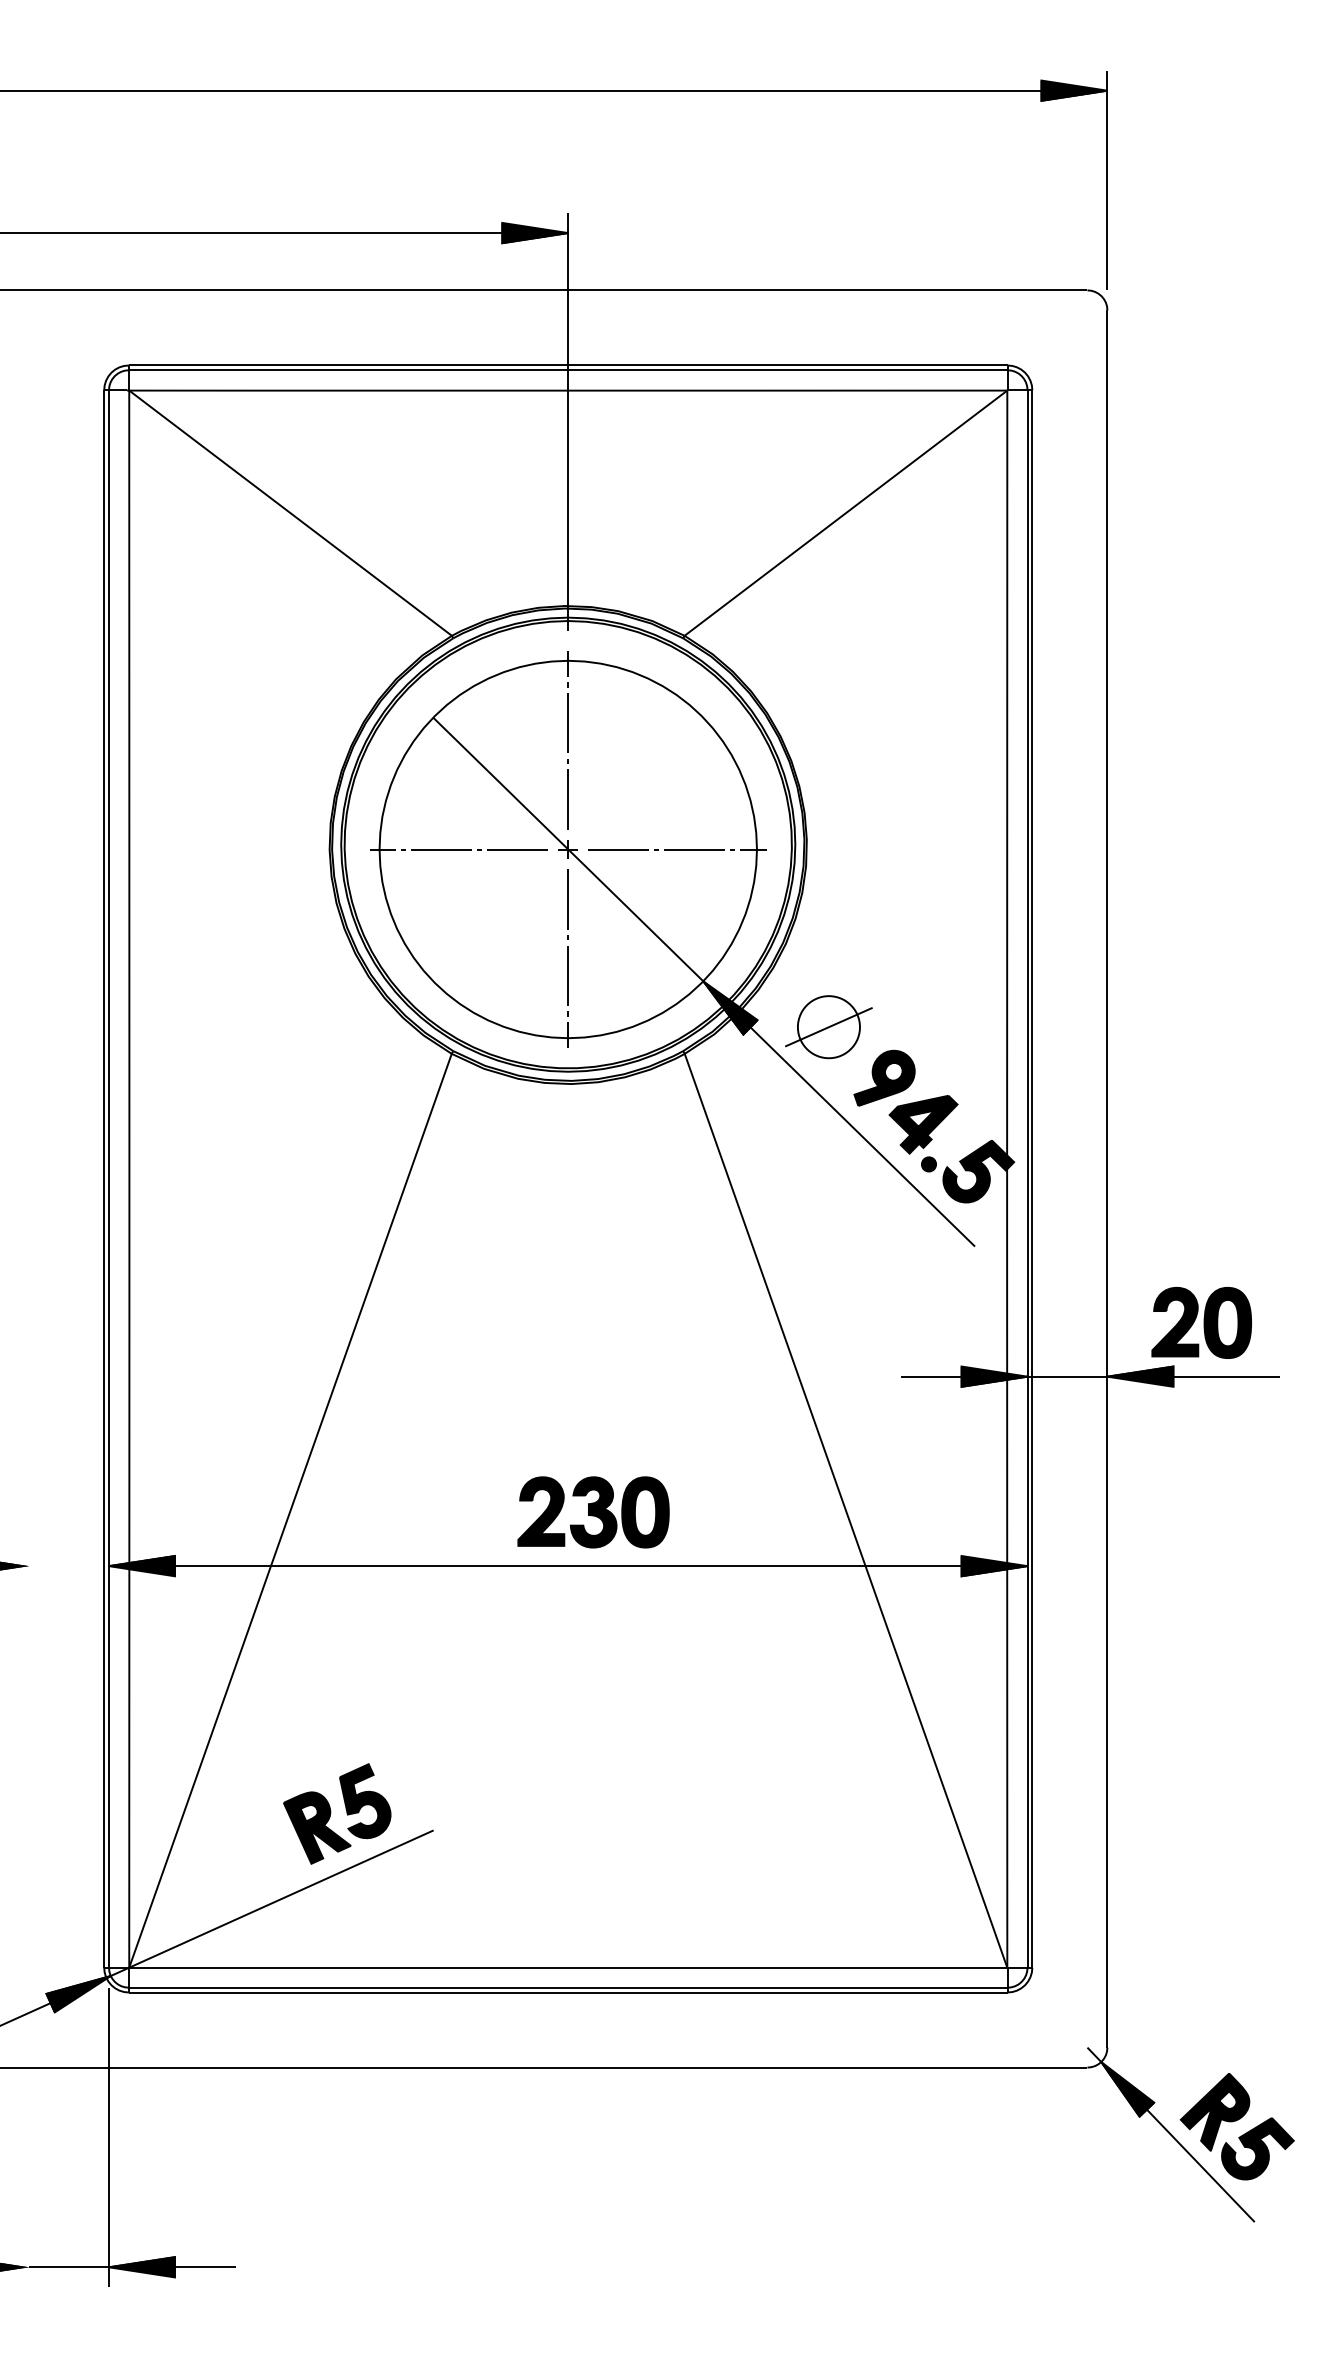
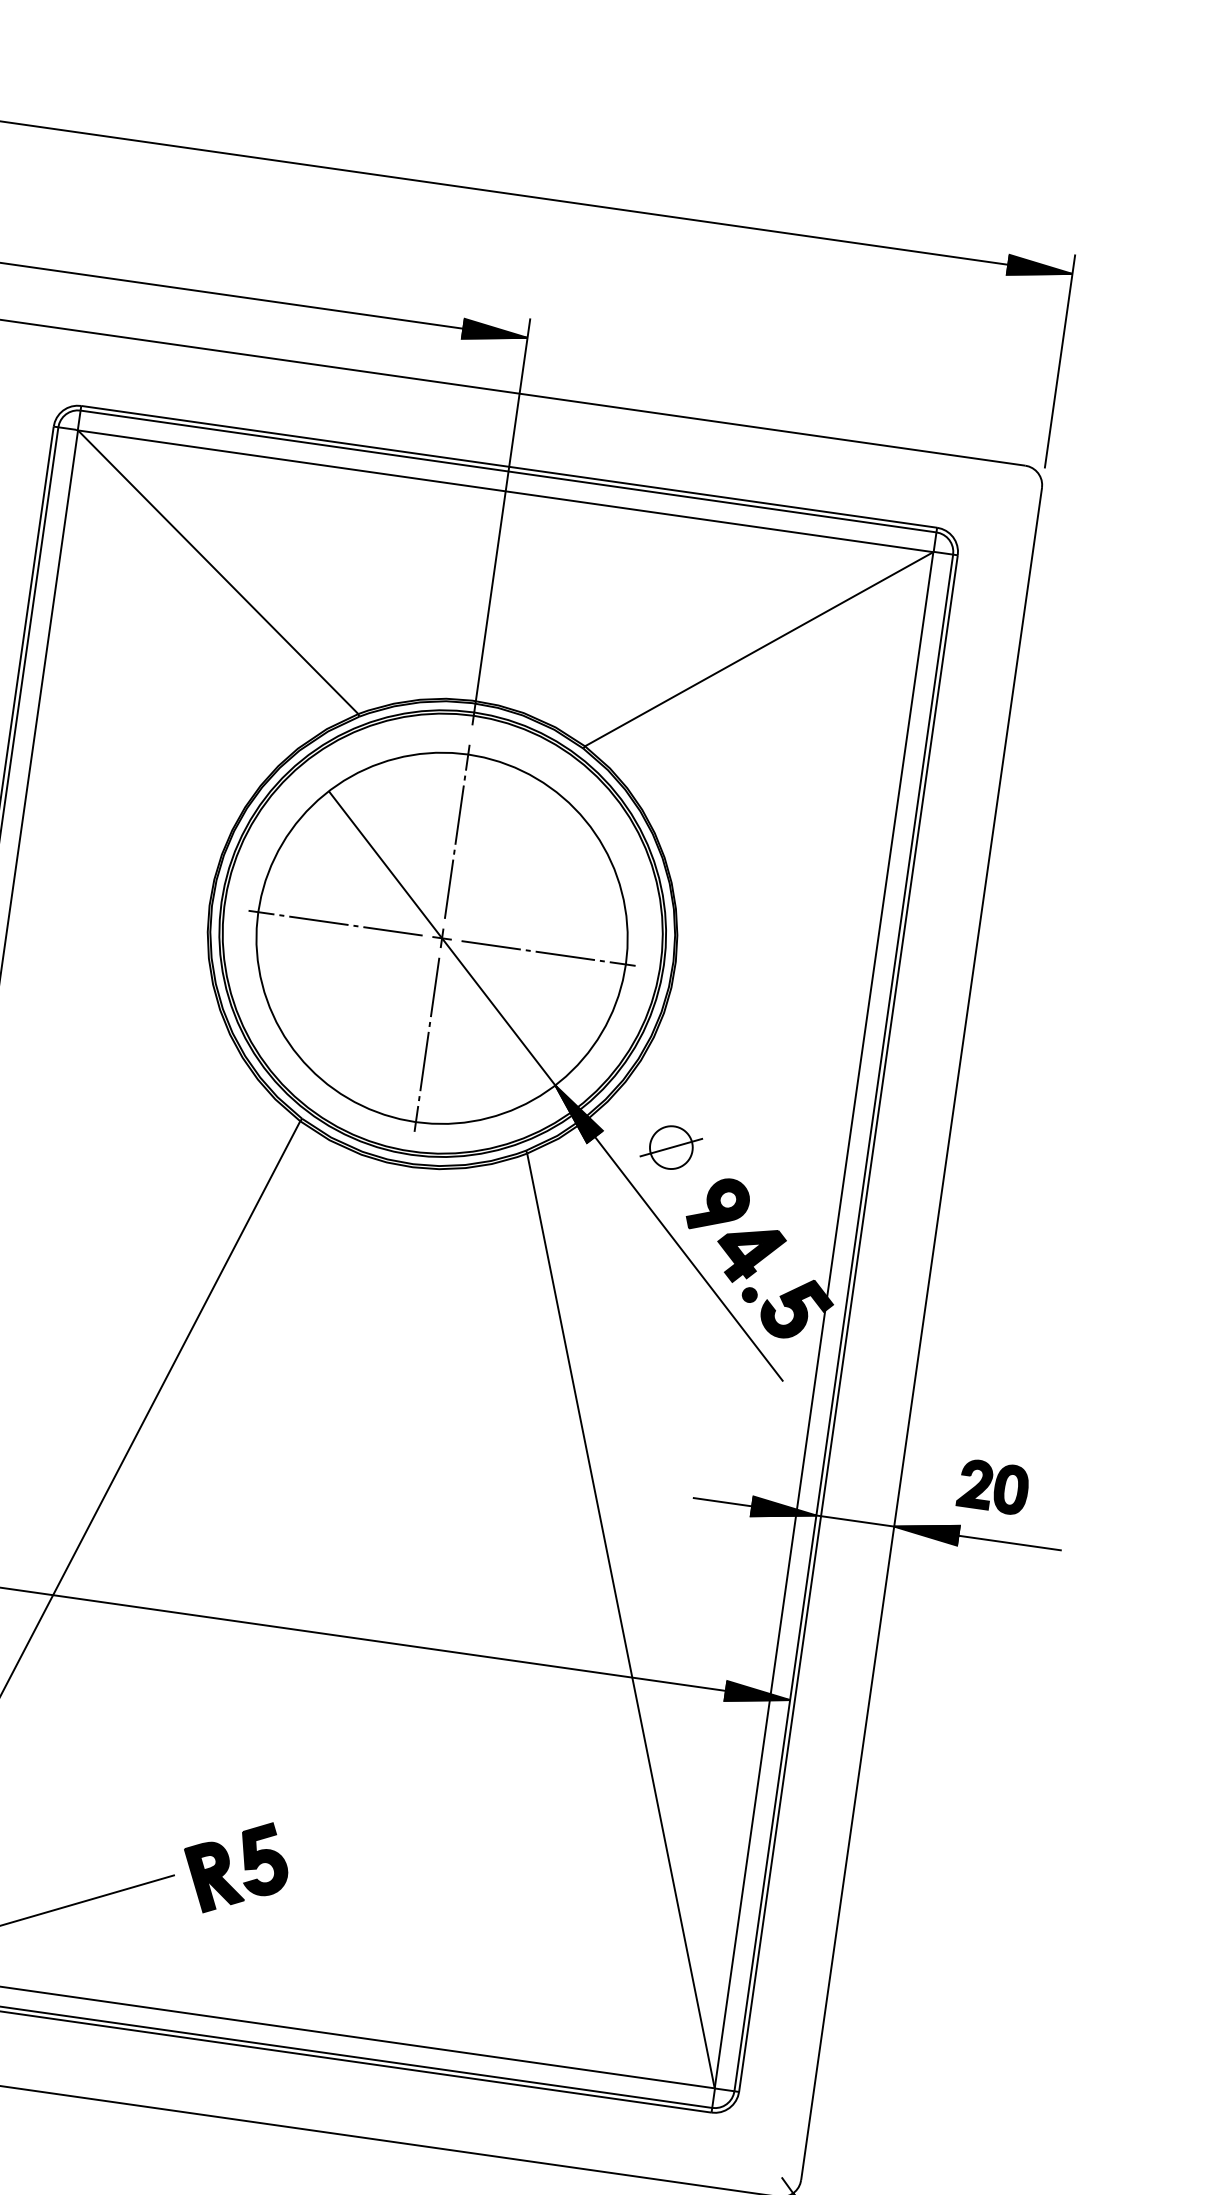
part: (828, 1027) -> (670, 1147), size x0.7
part: (1201, 1322) -> (993, 1486), size x0.7
part: (593, 1512) -> (374, 1587), removed
part: (337, 1813) -> (235, 1866), moved

